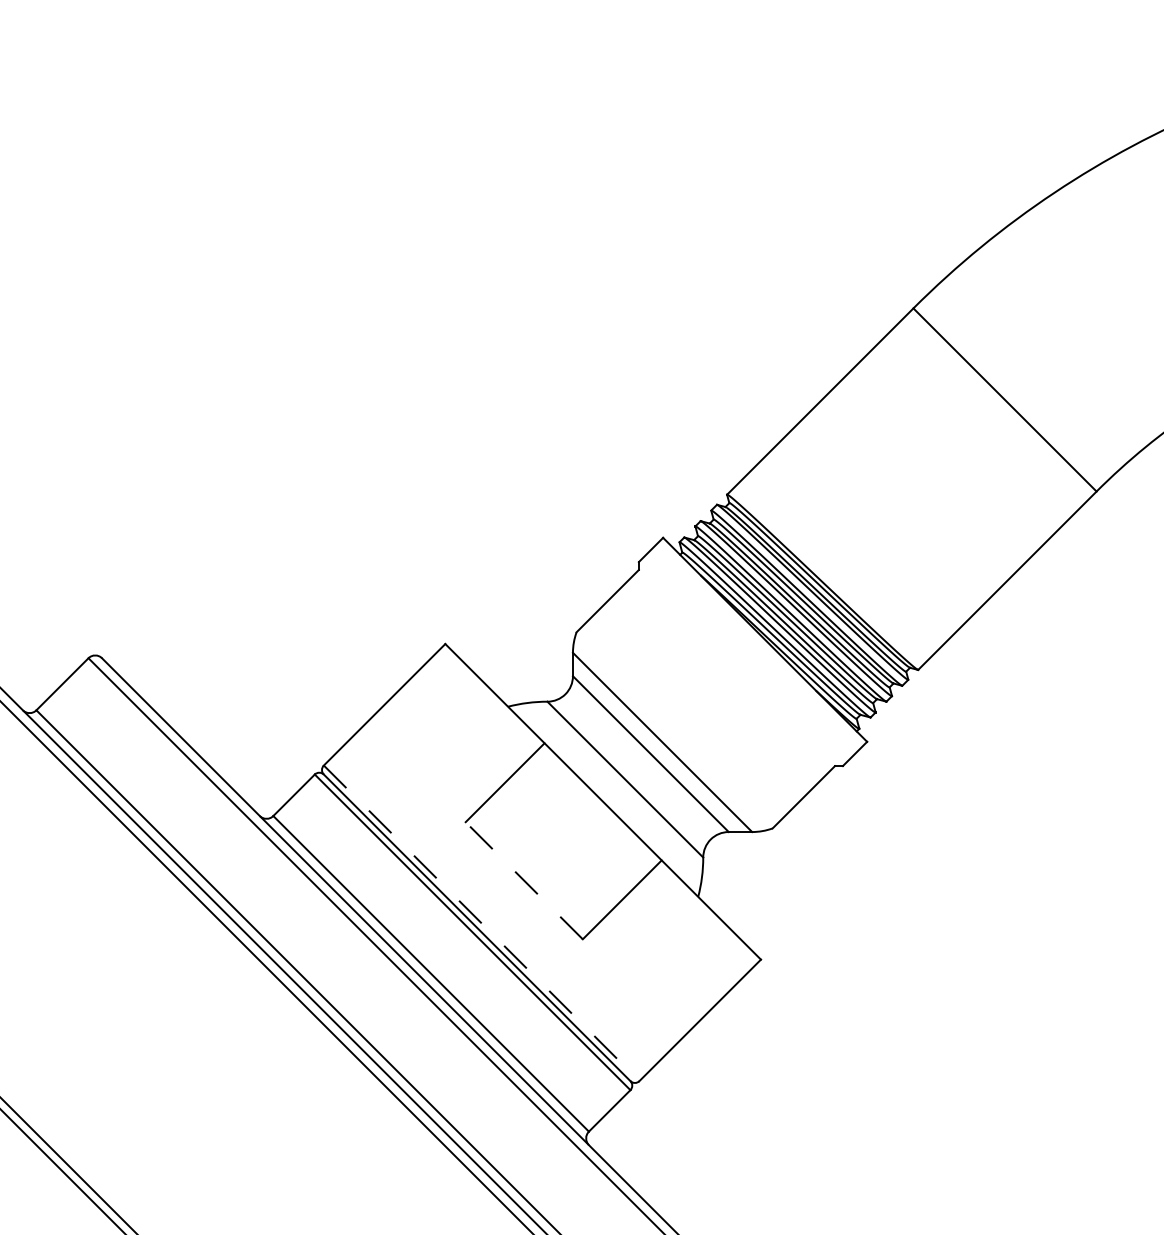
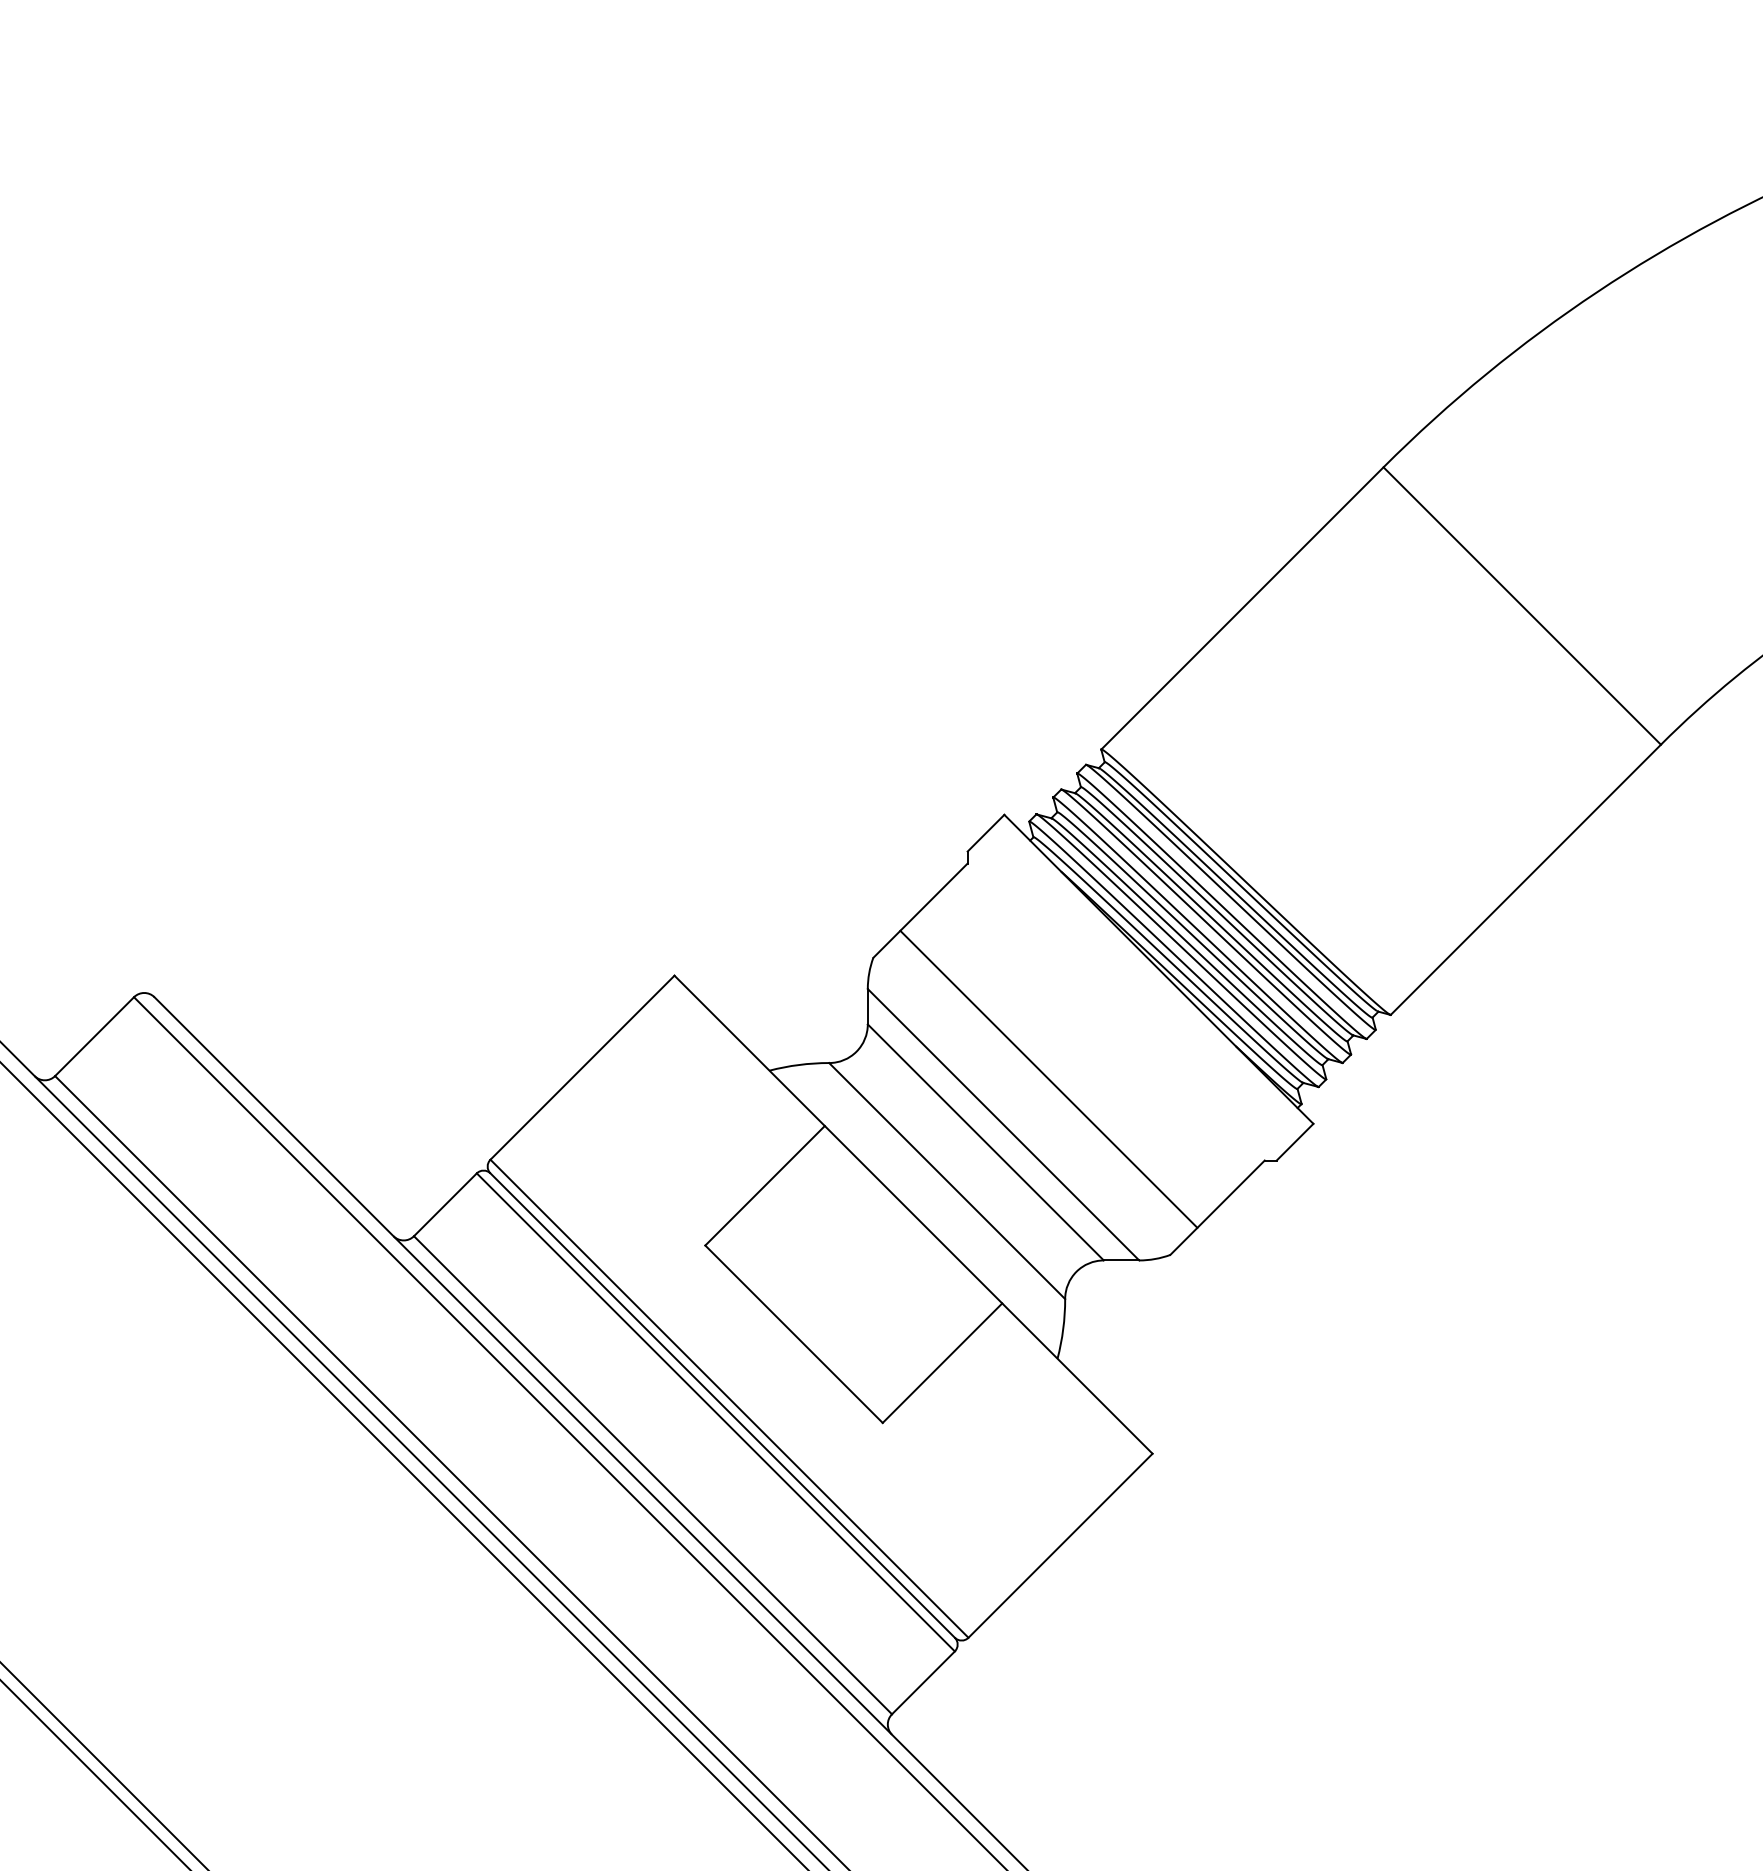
line: (692, 712) -> (1048, 1079), added
line: (524, 880) -> (794, 1333), dashed -> solid
line: (482, 923) -> (730, 1398), dashed -> solid

